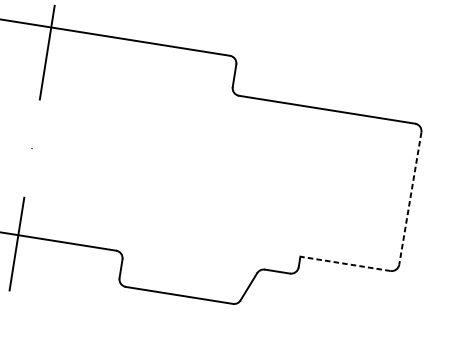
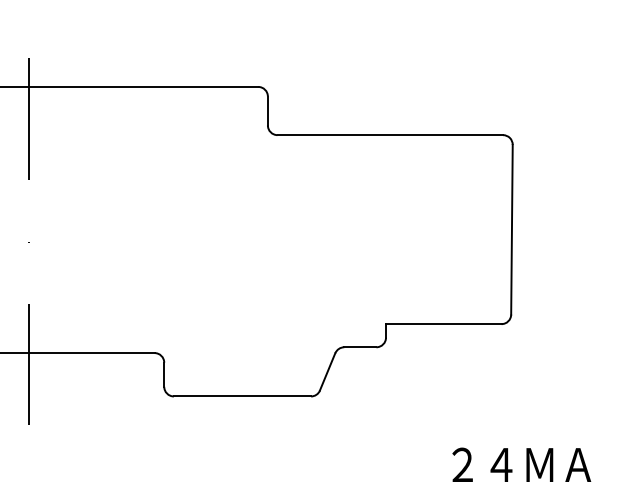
line: (410, 198) -> (511, 229), dashed -> solid
line: (345, 264) -> (443, 324), dashed -> solid

